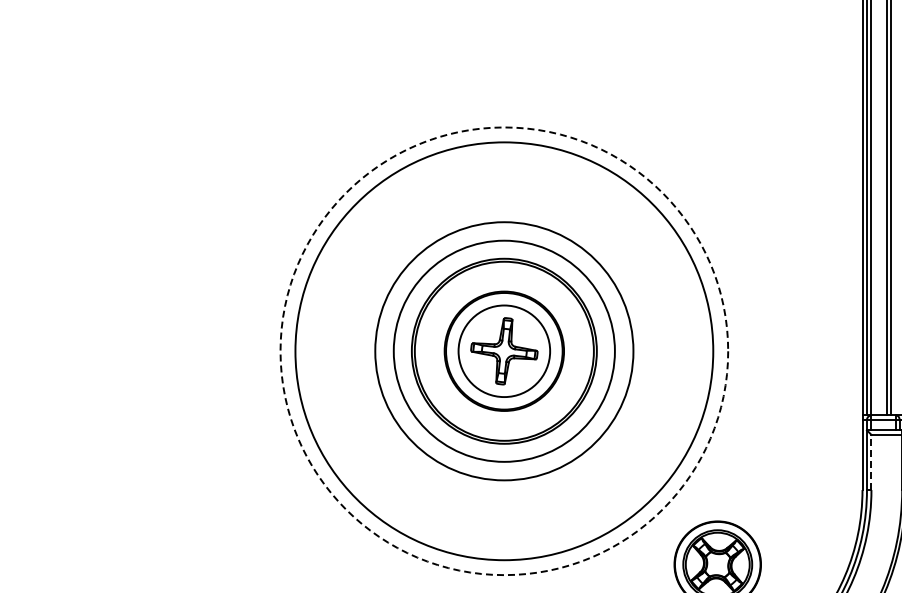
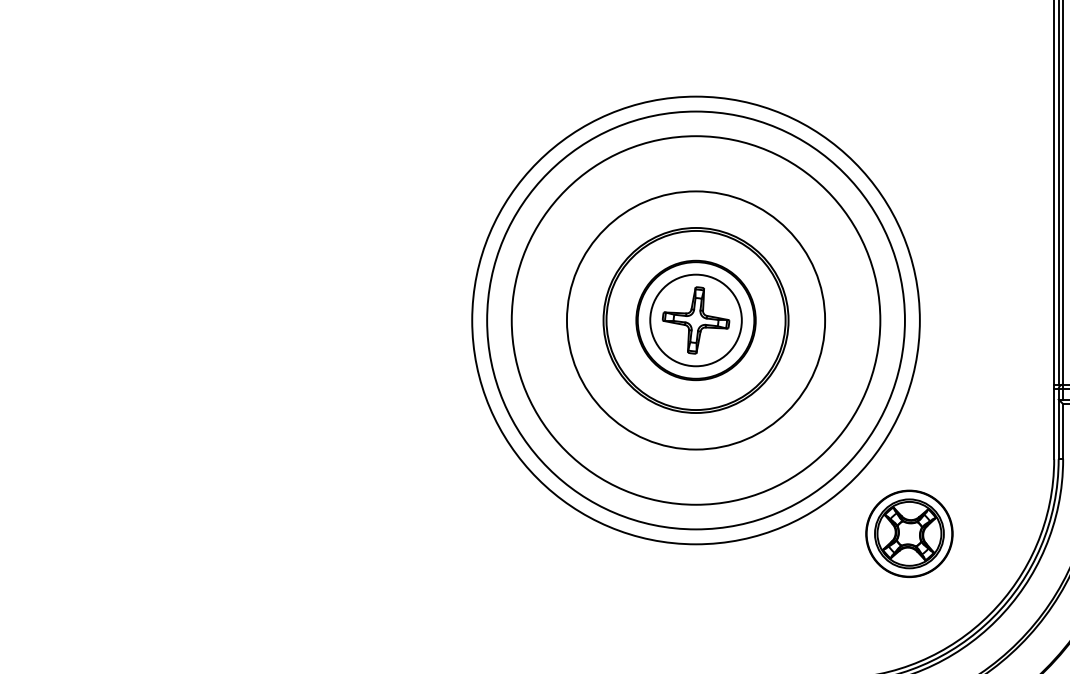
circle: (503, 351) -> (695, 320), dashed -> solid
circle: (503, 351) -> (695, 320), size x1.67
line: (871, 462) -> (1063, 431), dashed -> solid

